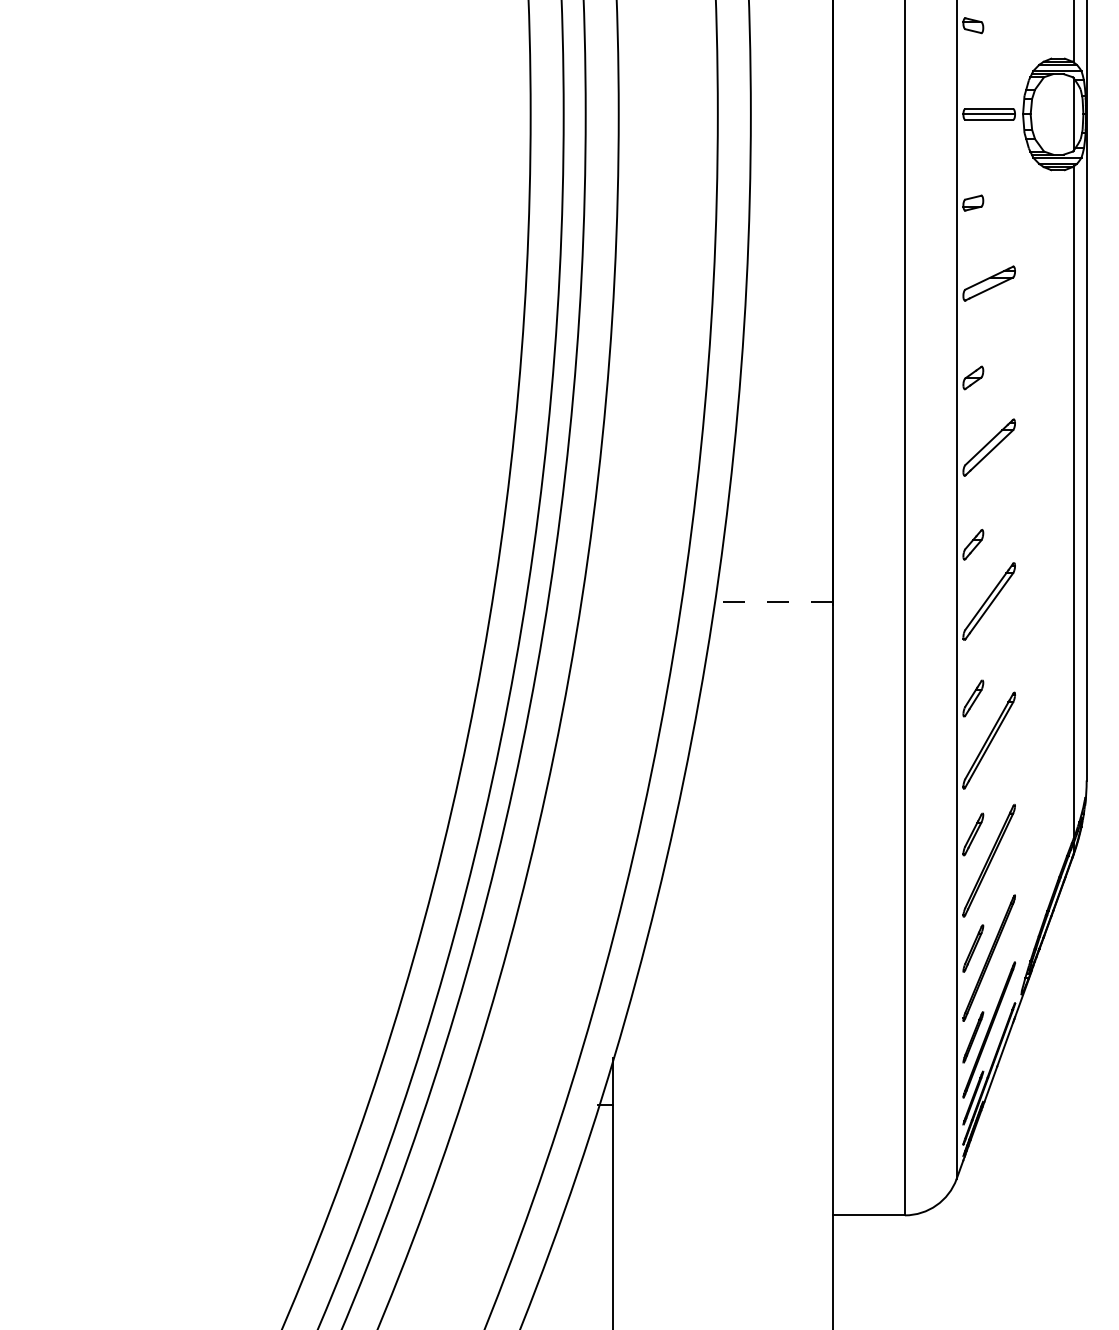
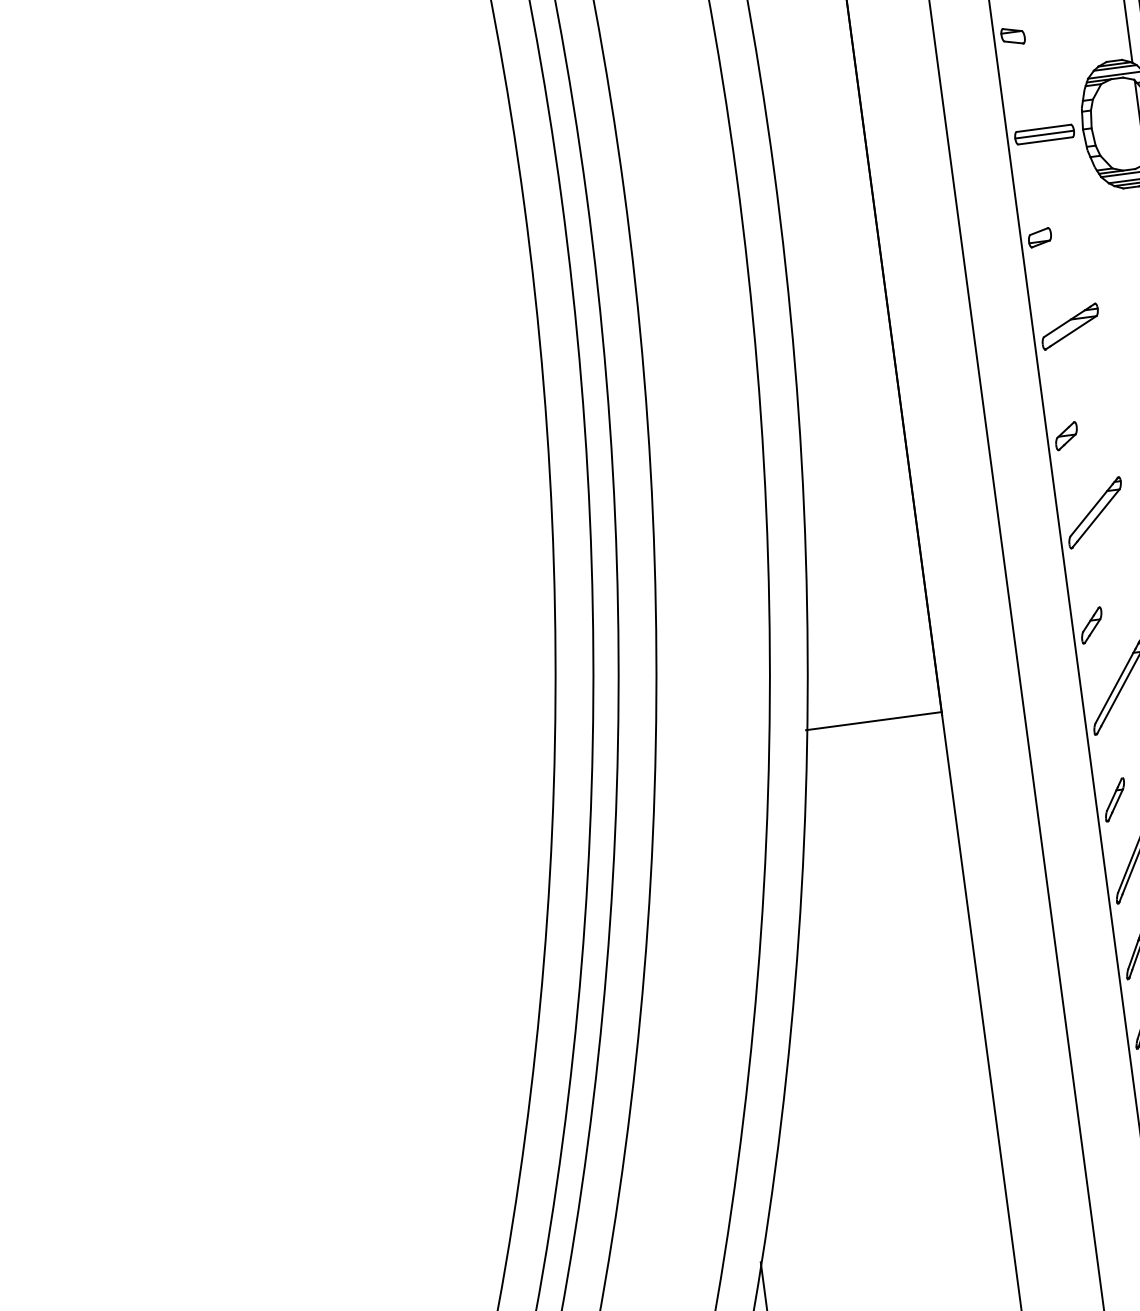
line: (773, 602) -> (873, 721), dashed -> solid

